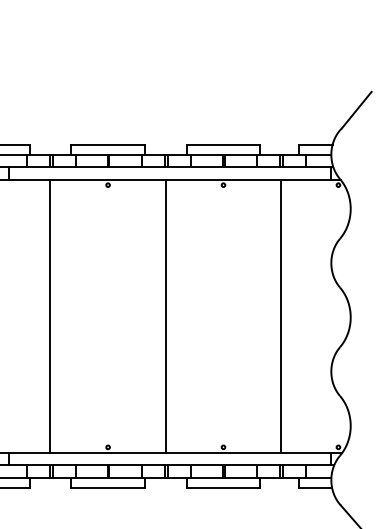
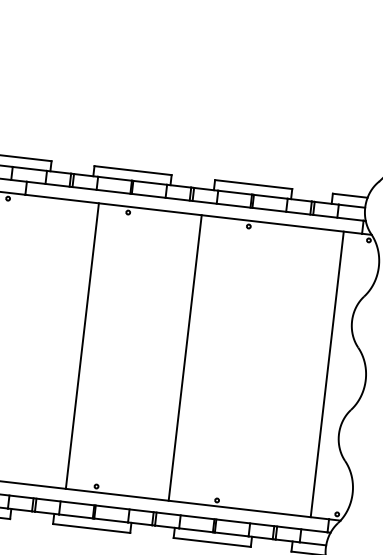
line: (50, 315) -> (82, 345), moved
line: (165, 315) -> (185, 357), moved
line: (280, 315) -> (327, 373), moved

